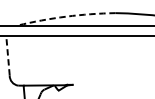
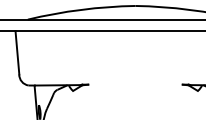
arc: (66, 16) -> (81, 9), dashed -> solid
line: (8, 55) -> (17, 52), dashed -> solid

